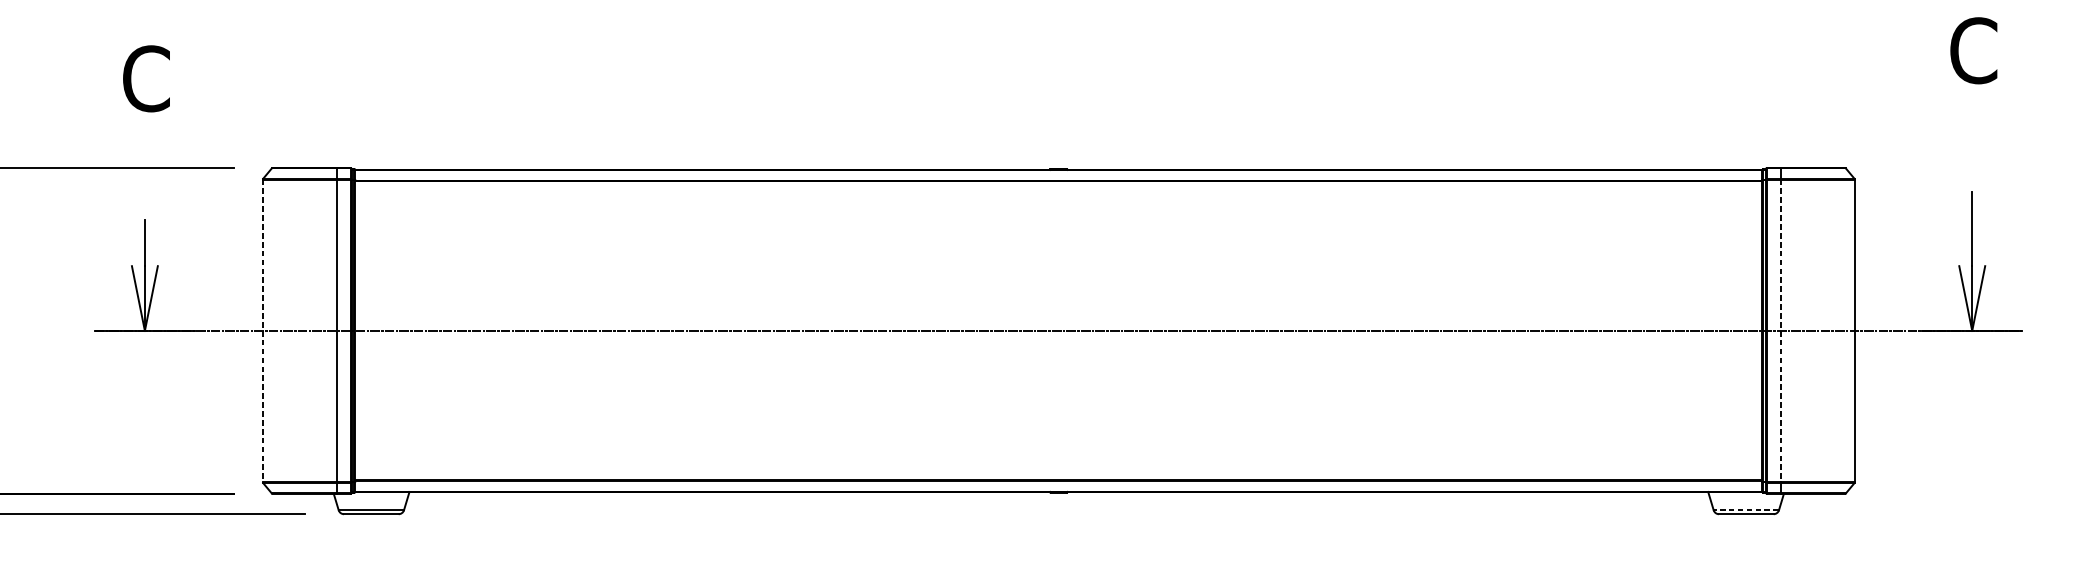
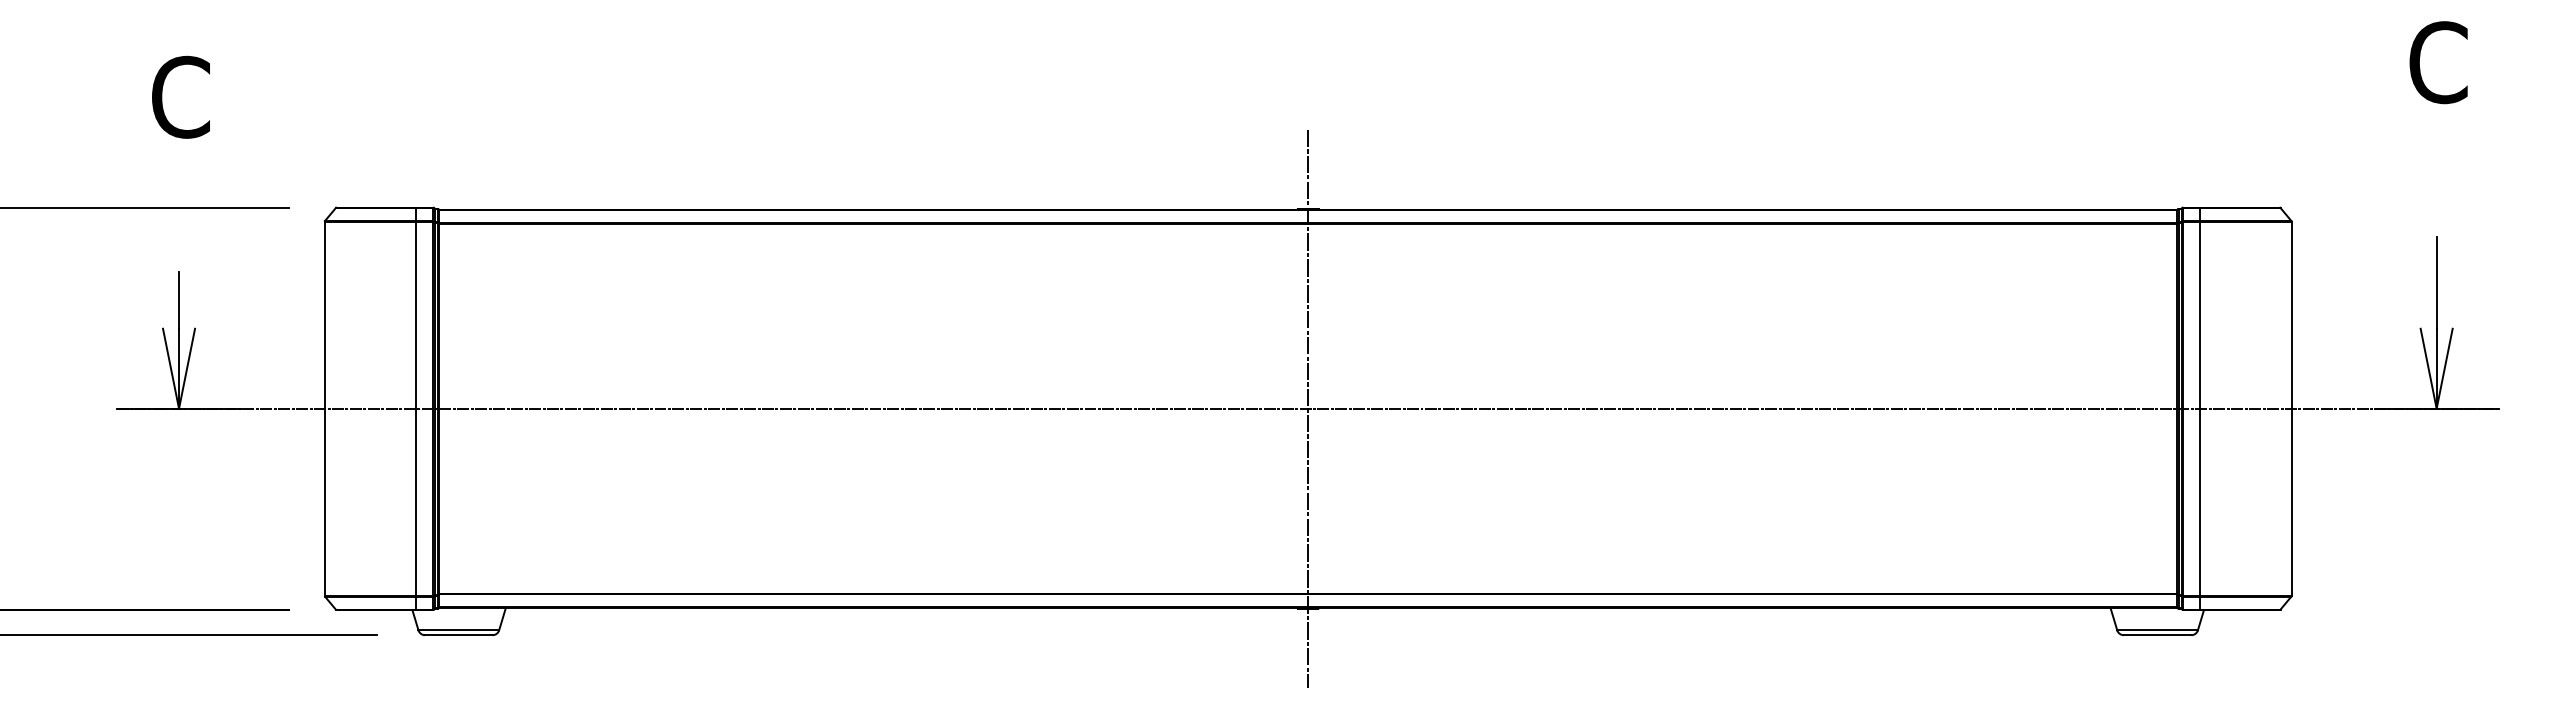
line: (1059, 330) -> (1308, 408), added
line: (262, 331) -> (324, 409), dashed -> solid
line: (1781, 331) -> (2200, 409), dashed -> solid
line: (1746, 510) -> (2157, 630), dashed -> solid

